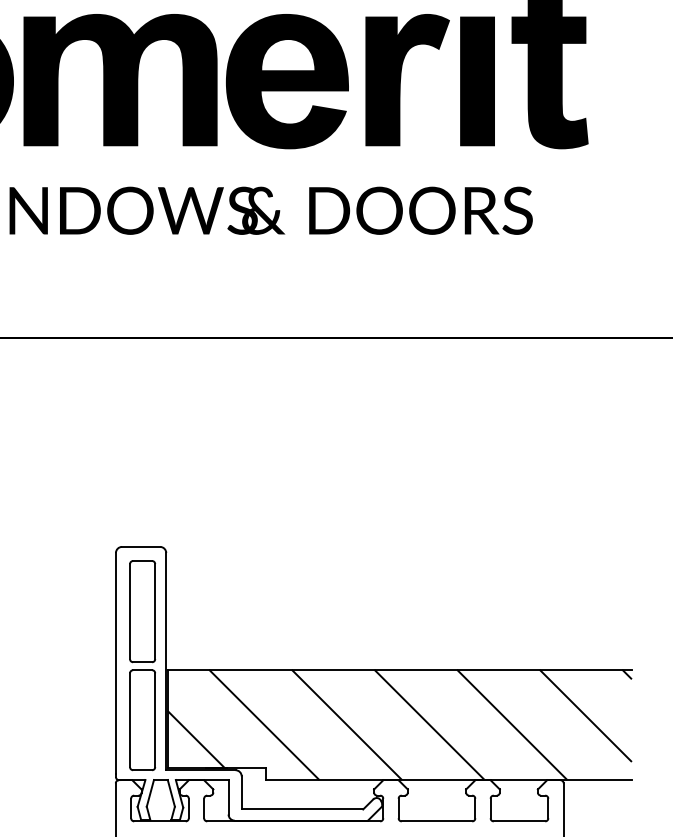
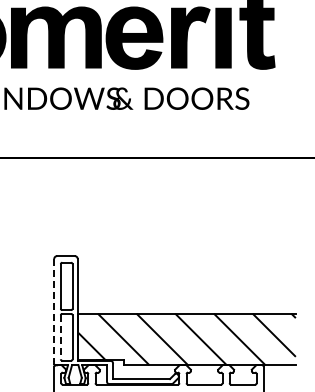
line: (116, 663) -> (54, 310), solid -> dashed
line: (129, 720) -> (60, 337), solid -> dashed

